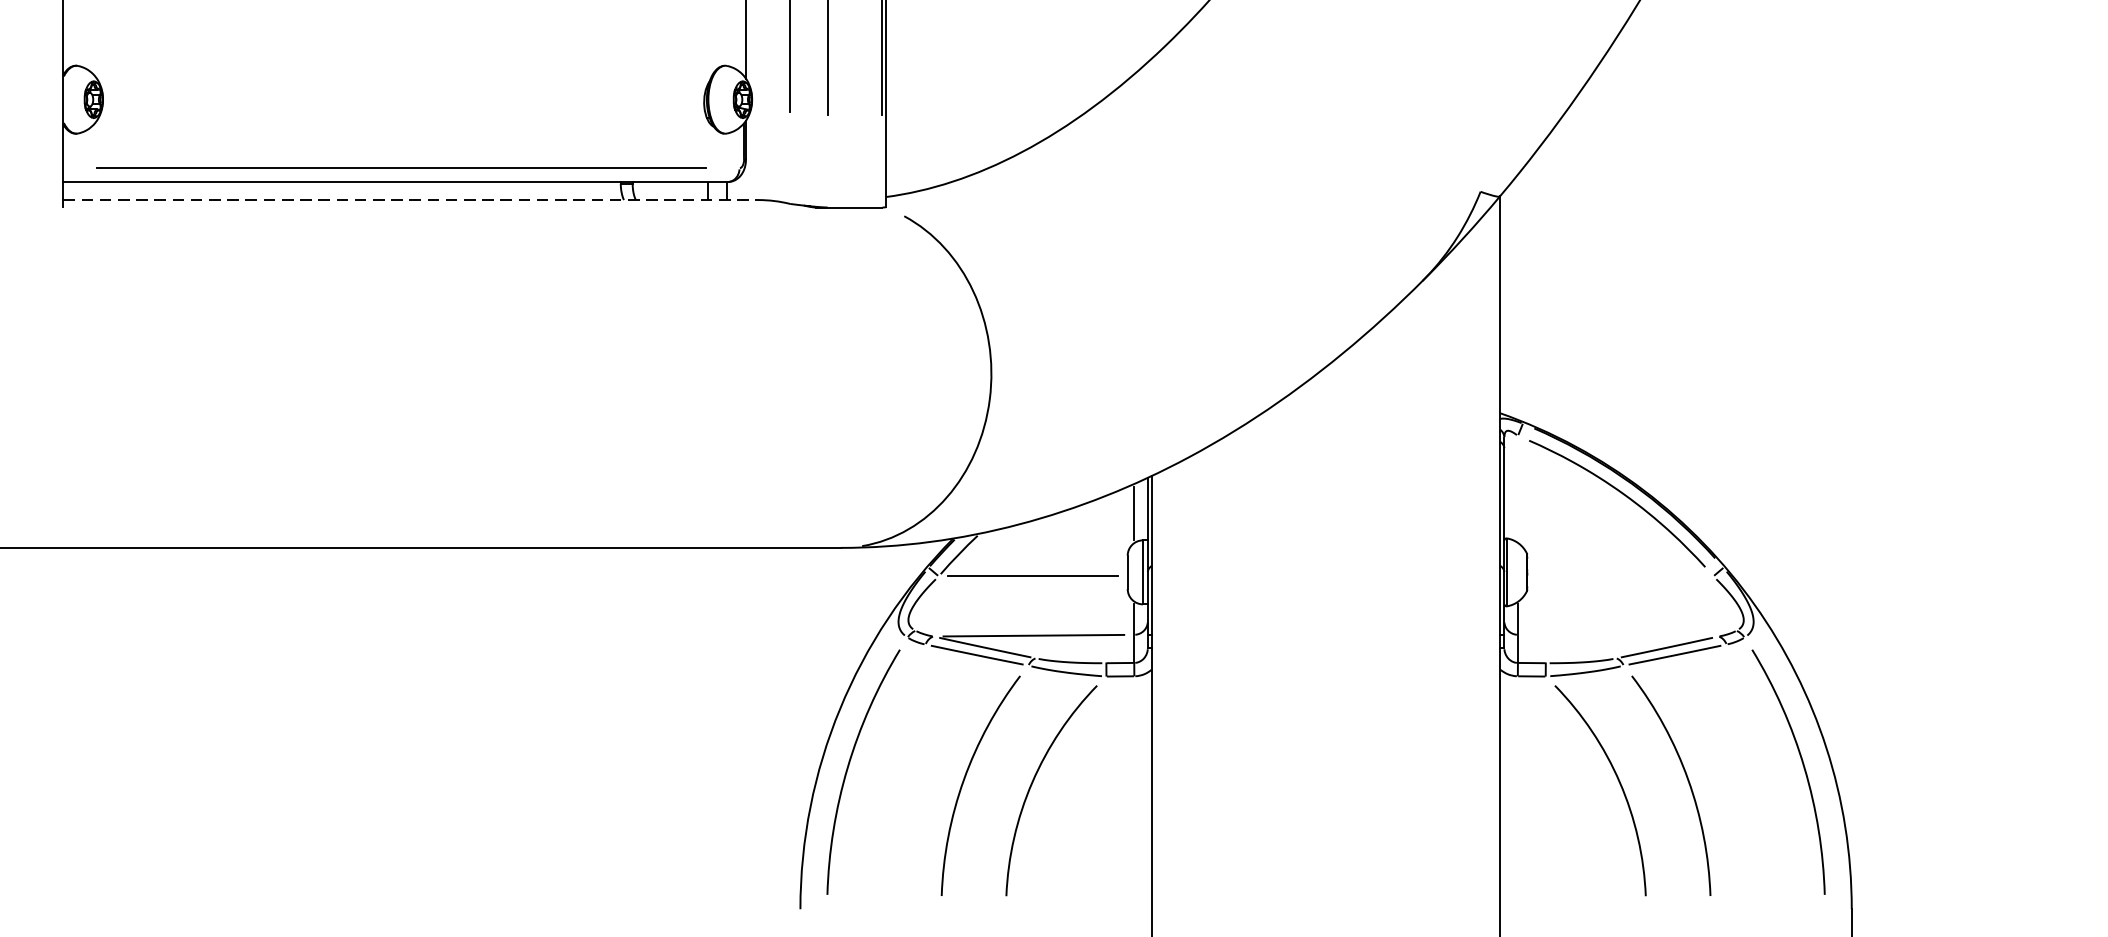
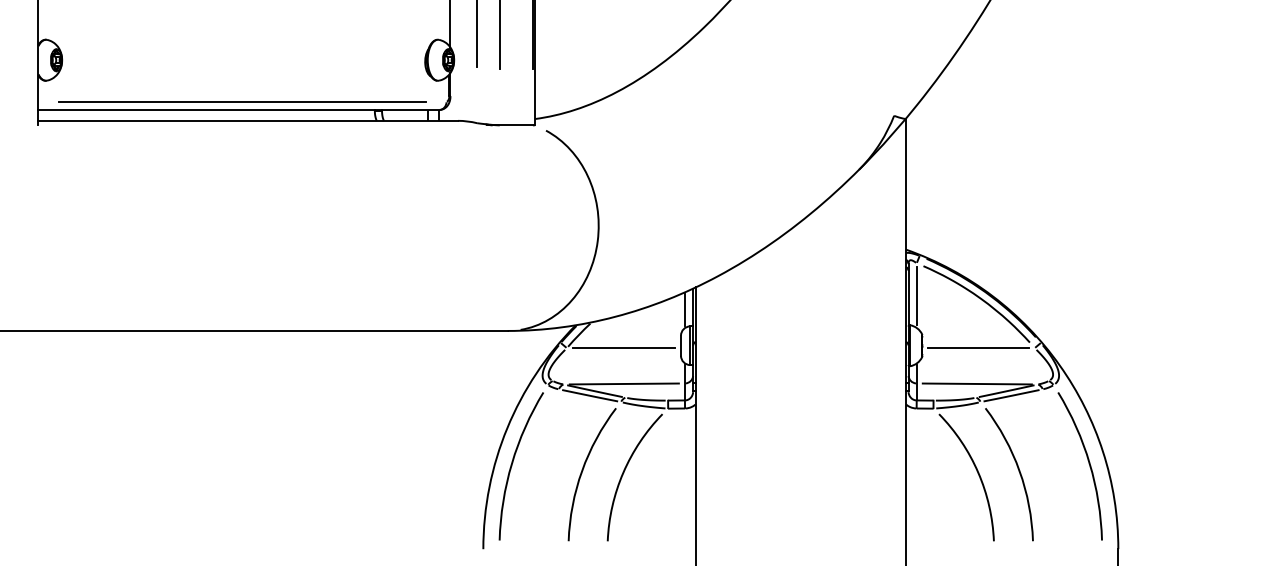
line: (411, 199) -> (248, 120), dashed -> solid
line: (1517, 489) -> (916, 295), added
line: (1620, 576) -> (978, 348), added
line: (1616, 634) -> (976, 383), added

